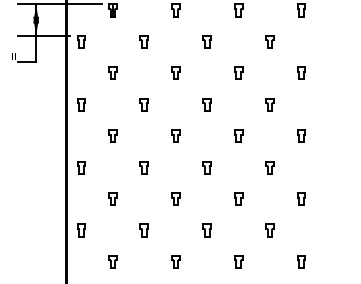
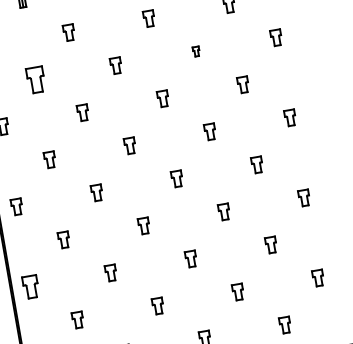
part: (112, 72) -> (35, 78), size x1.6
part: (238, 72) -> (195, 50), size x0.6
part: (81, 230) -> (30, 287), size x1.4

